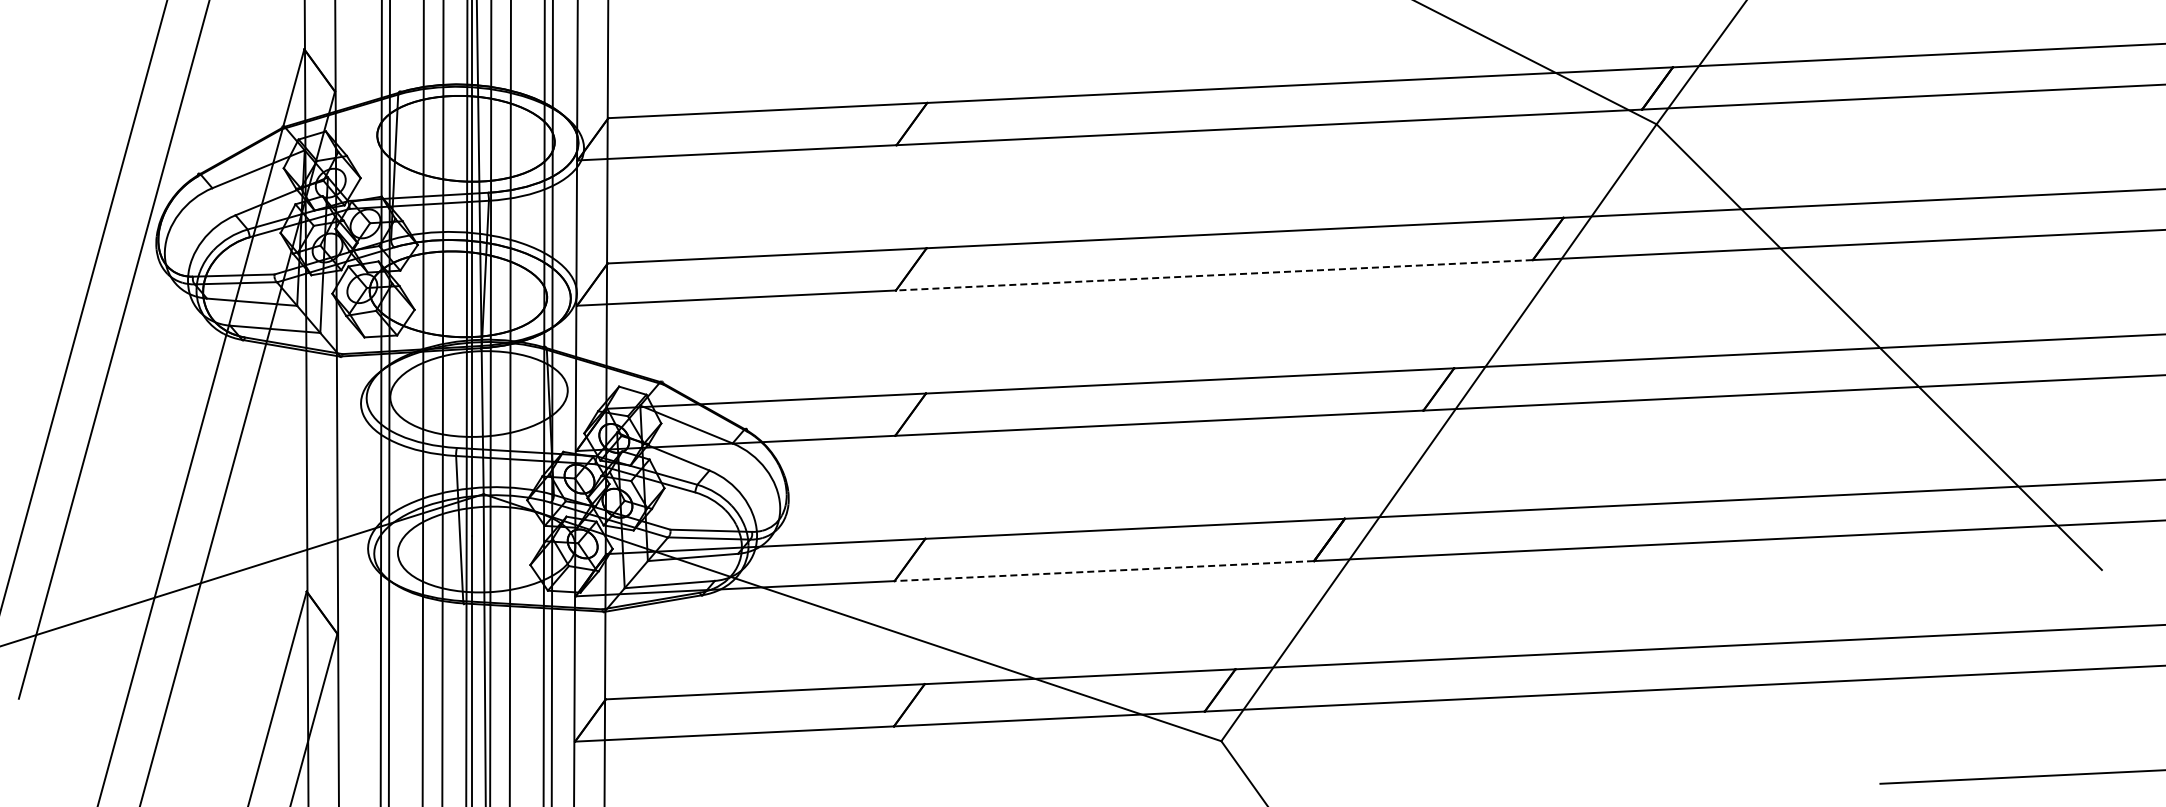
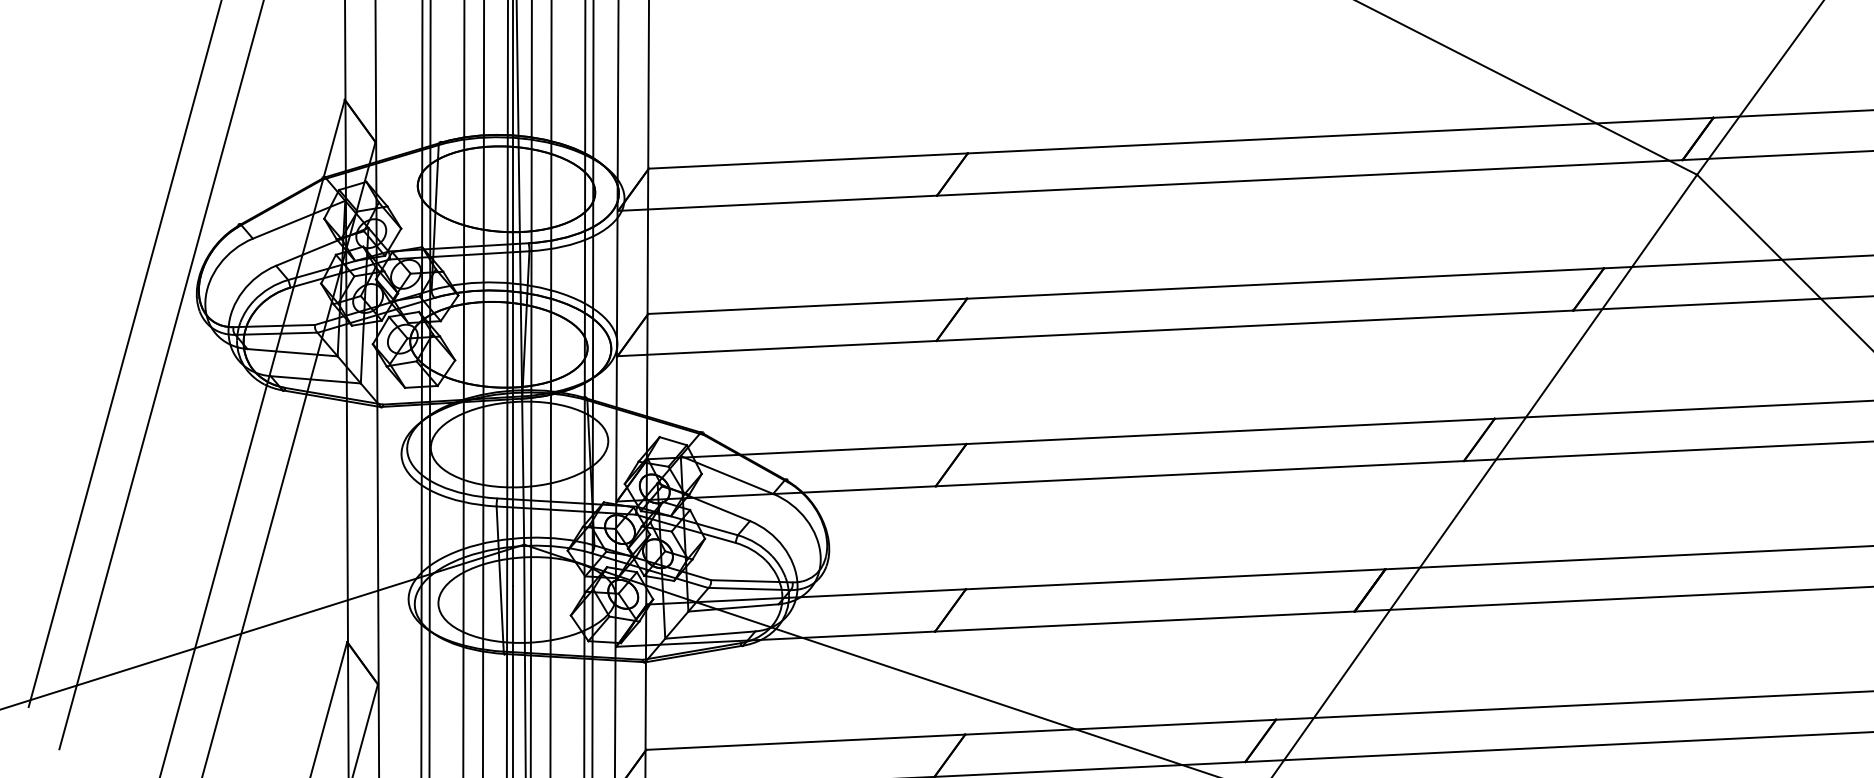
line: (1214, 275) -> (1255, 325), dashed -> solid
line: (1104, 571) -> (1145, 621), dashed -> solid

